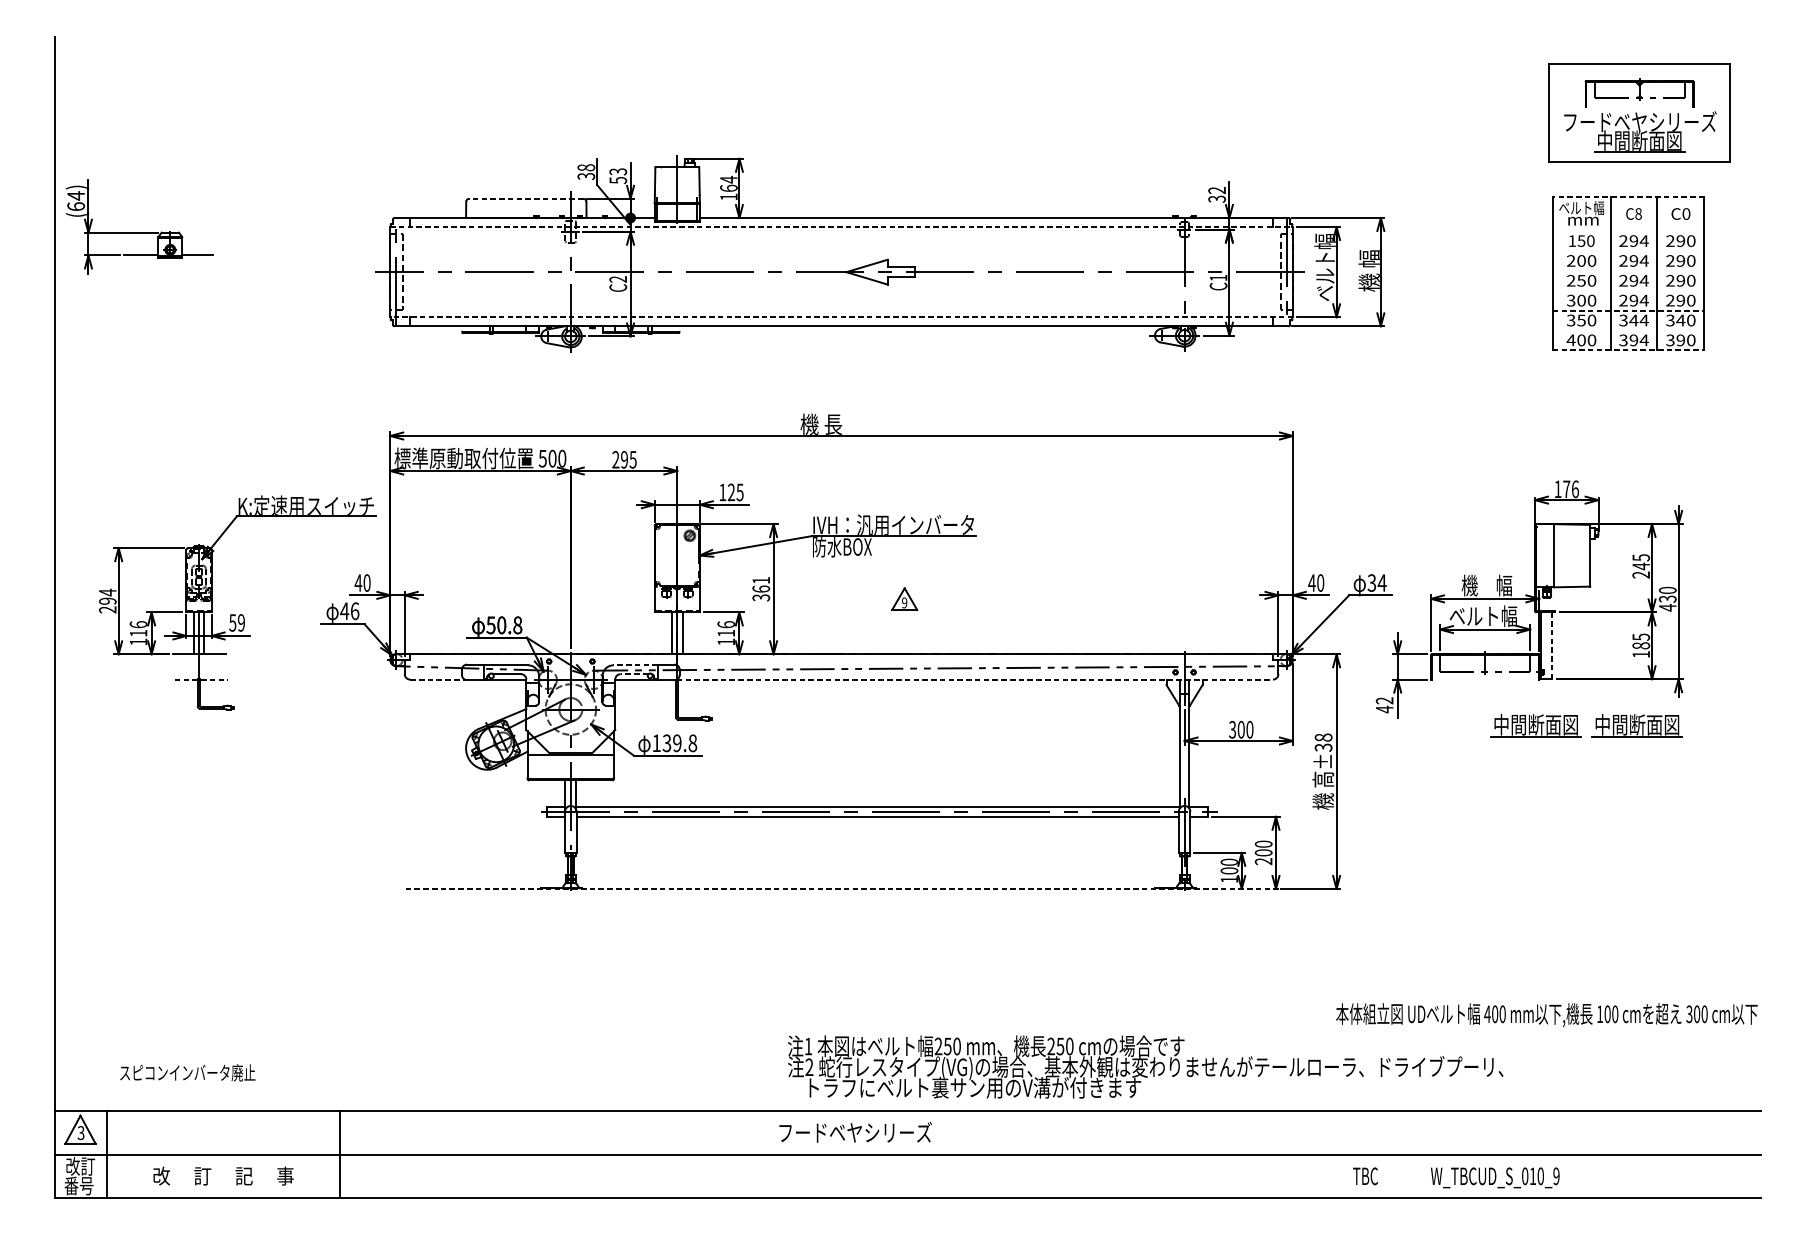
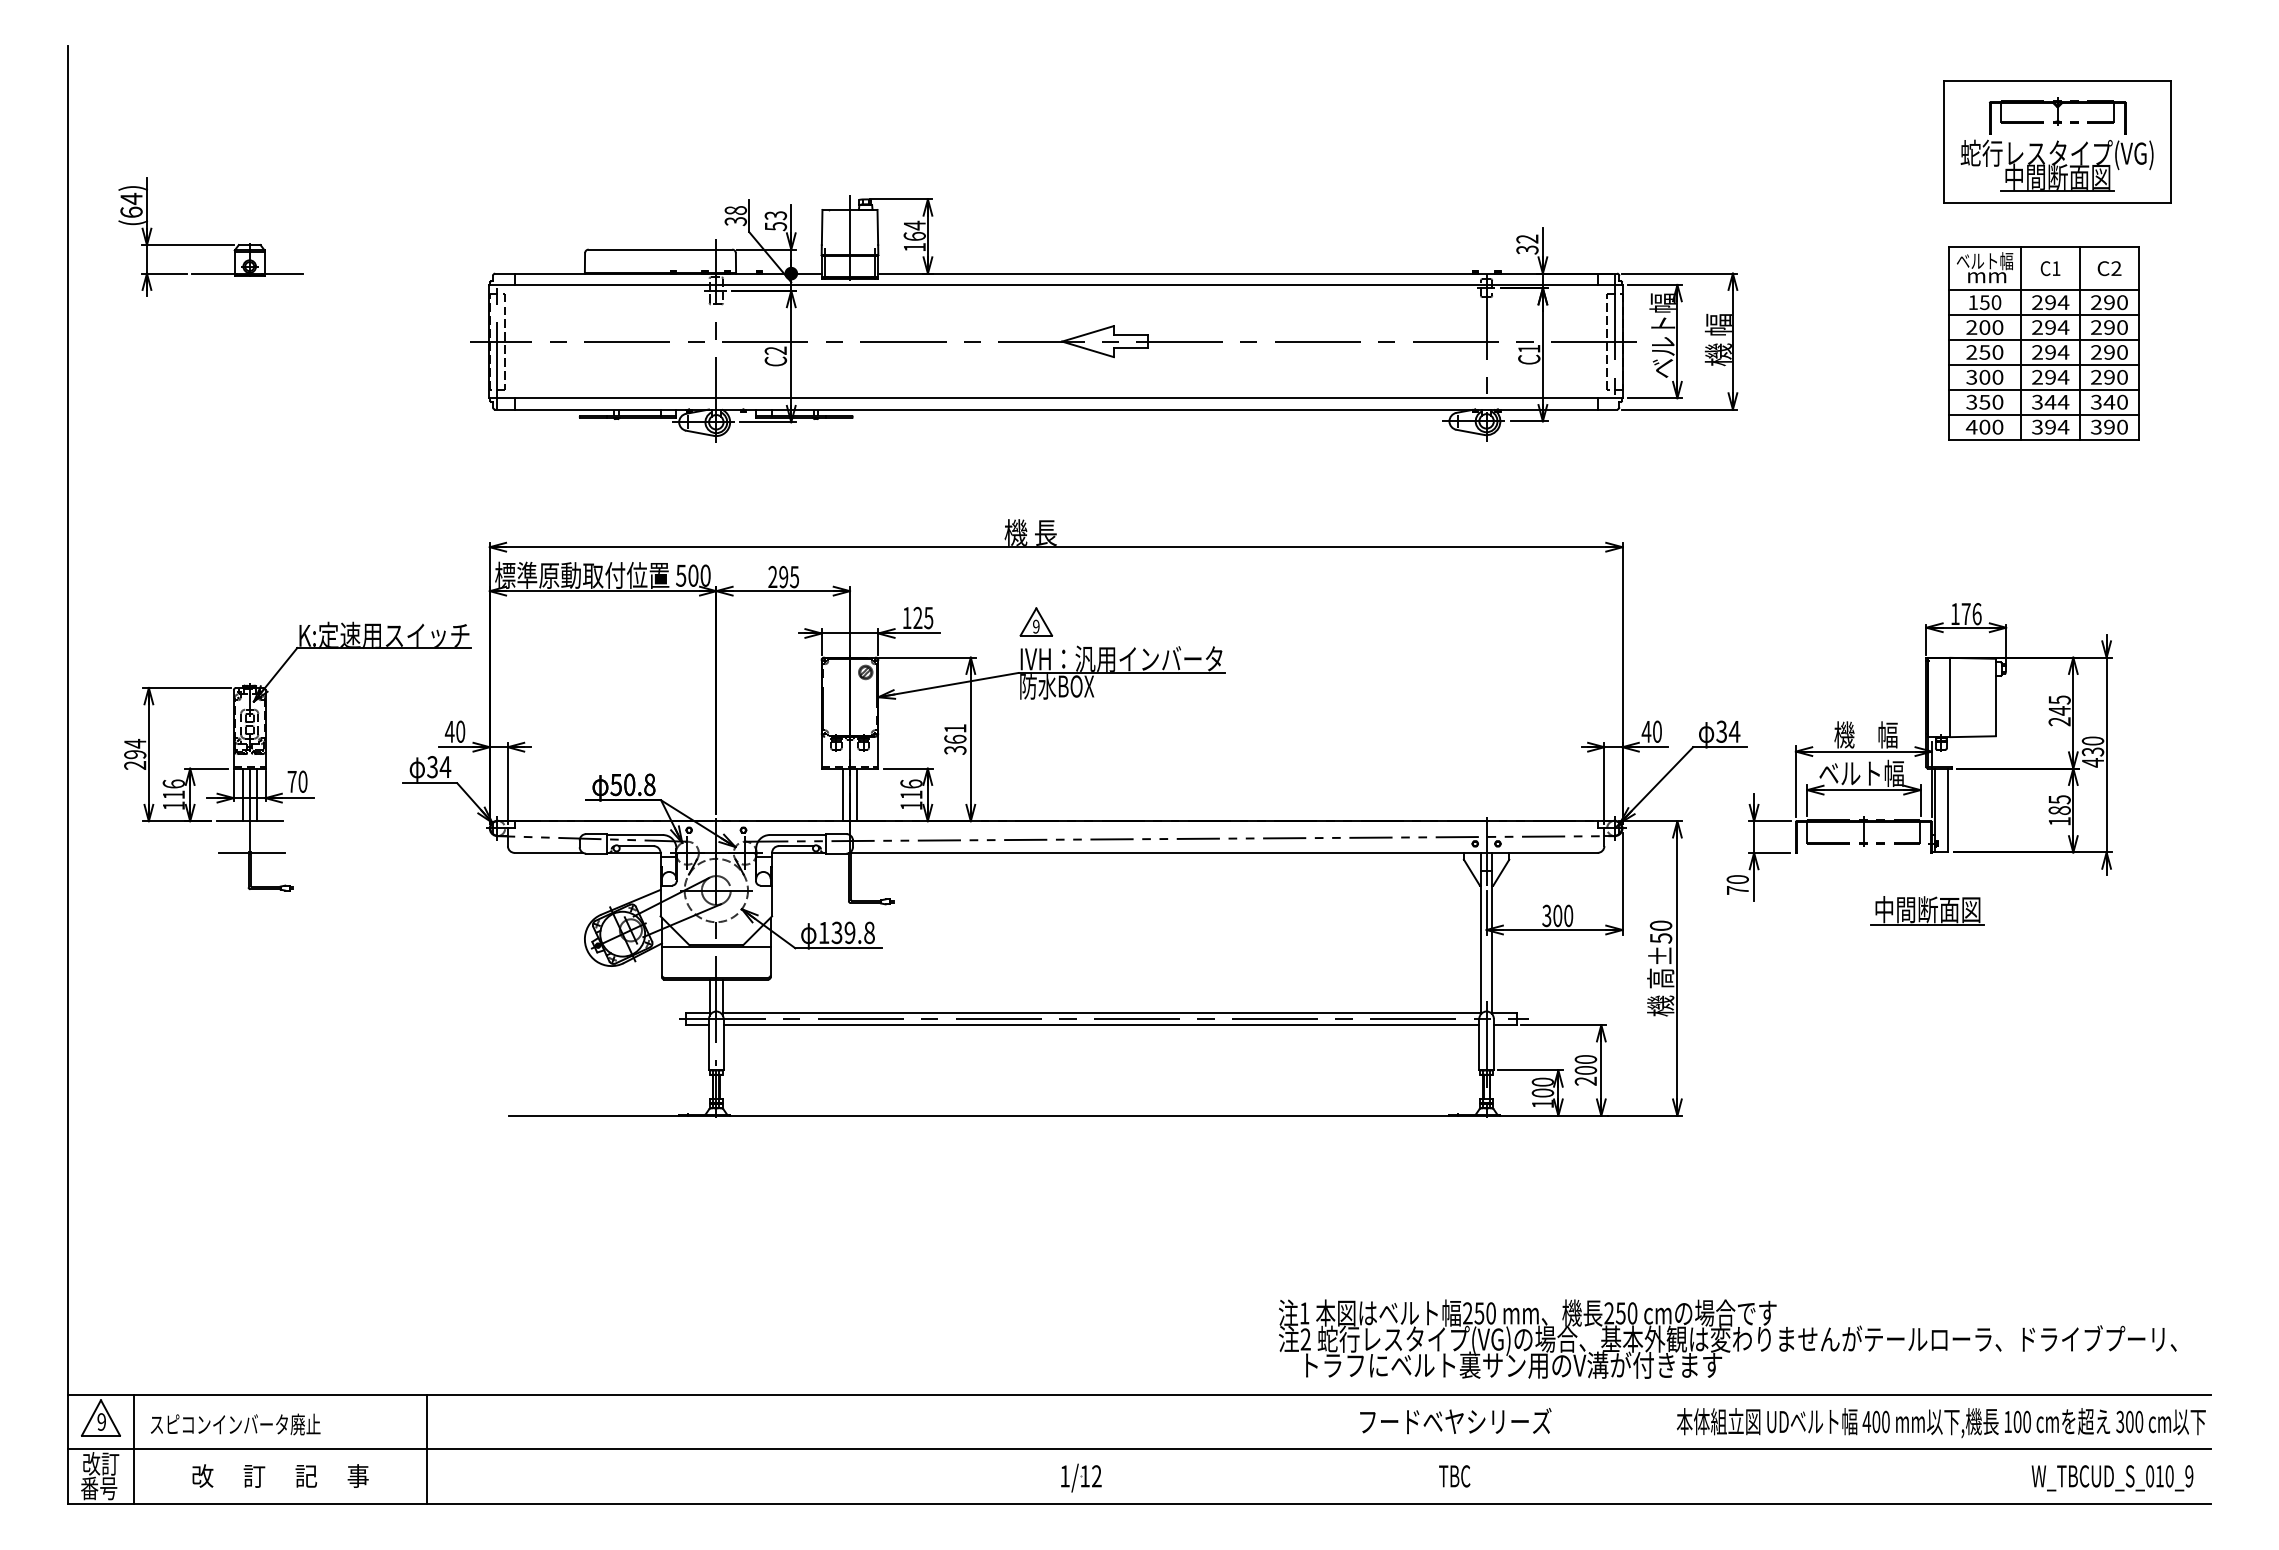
text: (1639, 123) -> (2057, 154), フードベヤシリーズ -> 蛇行レスタイプ(VG)
line: (1628, 197) -> (2043, 247), dashed -> solid
line: (526, 198) -> (660, 249), dashed -> solid
text: (1638, 213) -> (2056, 268), C8 -> C1
text: (1686, 213) -> (2116, 268), C0 -> C2
line: (841, 226) -> (1056, 284), dashed -> solid
line: (1628, 231) -> (2043, 290), added
part: (139, 232) -> (210, 244), moved
line: (1628, 251) -> (2043, 315), added
line: (1628, 271) -> (2043, 340), added
line: (1628, 290) -> (2043, 364), added
line: (1629, 310) -> (2044, 389), dashed -> solid
line: (841, 317) -> (1056, 398), dashed -> solid
line: (1628, 330) -> (2043, 414), added
line: (1629, 350) -> (2044, 439), dashed -> solid
part: (904, 598) -> (1036, 621), moved
text: (349, 611) -> (438, 767), 46 -> 34
text: (237, 622) -> (297, 781), 59 -> 70
line: (1552, 645) -> (1948, 810), dashed -> solid
line: (635, 665) -> (797, 835), dashed -> solid
line: (634, 674) -> (796, 846), dashed -> solid
line: (201, 679) -> (252, 852), dashed -> solid
line: (437, 679) -> (549, 852), dashed -> solid
line: (975, 679) -> (1224, 852), dashed -> solid
text: (1384, 705) -> (1737, 885), 42 -> 70
part: (1637, 725) -> (2054, 910), removed
text: (1323, 742) -> (1660, 931), ±38 -> ±50
line: (843, 888) -> (1058, 1115), dashed -> solid
text: (1547, 1014) -> (1941, 1422), moved
text: (1145, 1066) -> (1727, 1338), moved
text: (187, 1072) -> (235, 1424), moved
text: (80, 1132) -> (101, 1421), 3 -> 9
text: (855, 1132) -> (1455, 1421), moved
text: (1365, 1176) -> (1454, 1476), moved
part: (861, 1177) -> (1081, 1477), added
text: (1495, 1178) -> (2112, 1478), moved

